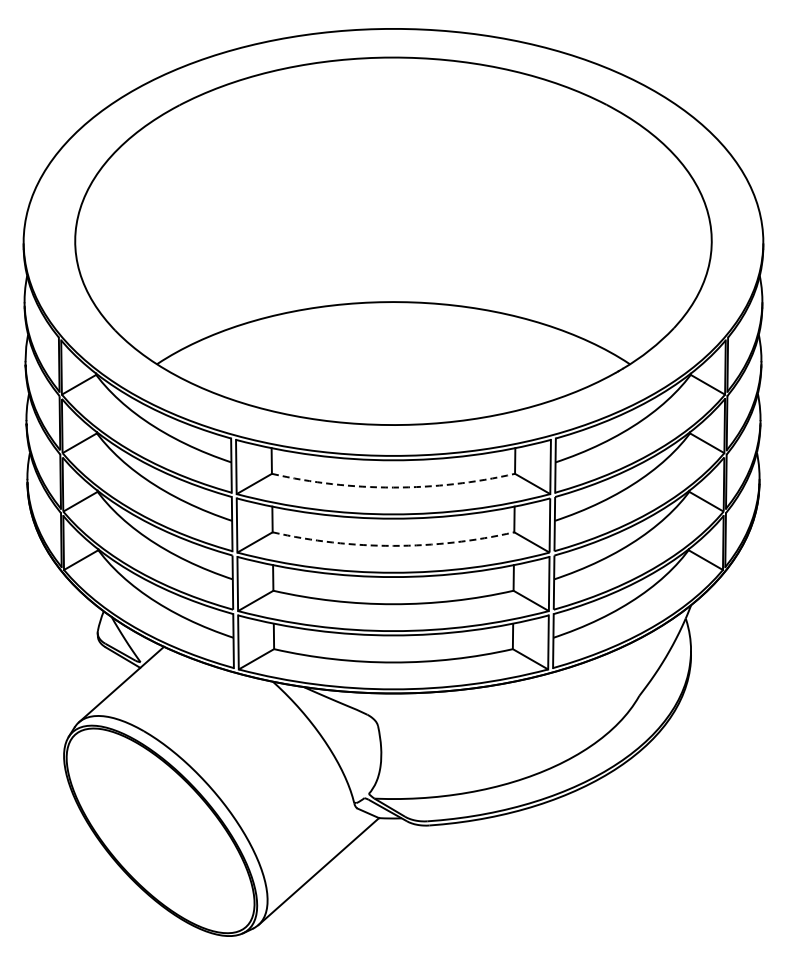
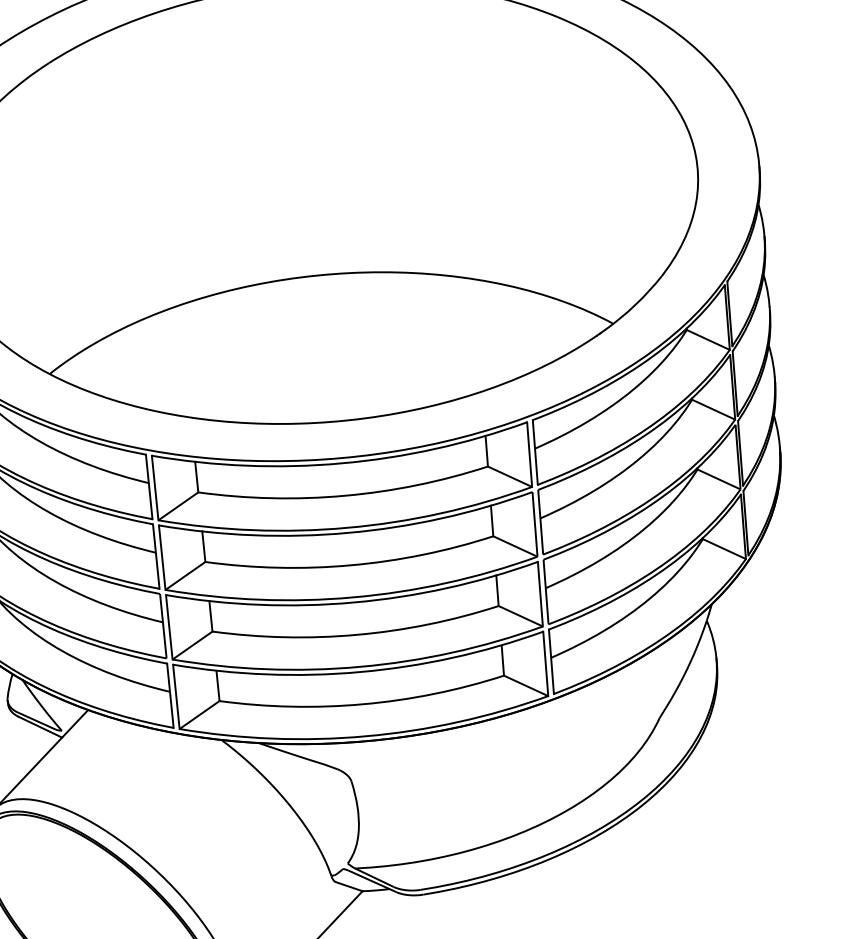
arc: (393, 487) -> (344, 495), dashed -> solid
arc: (393, 545) -> (350, 564), dashed -> solid

